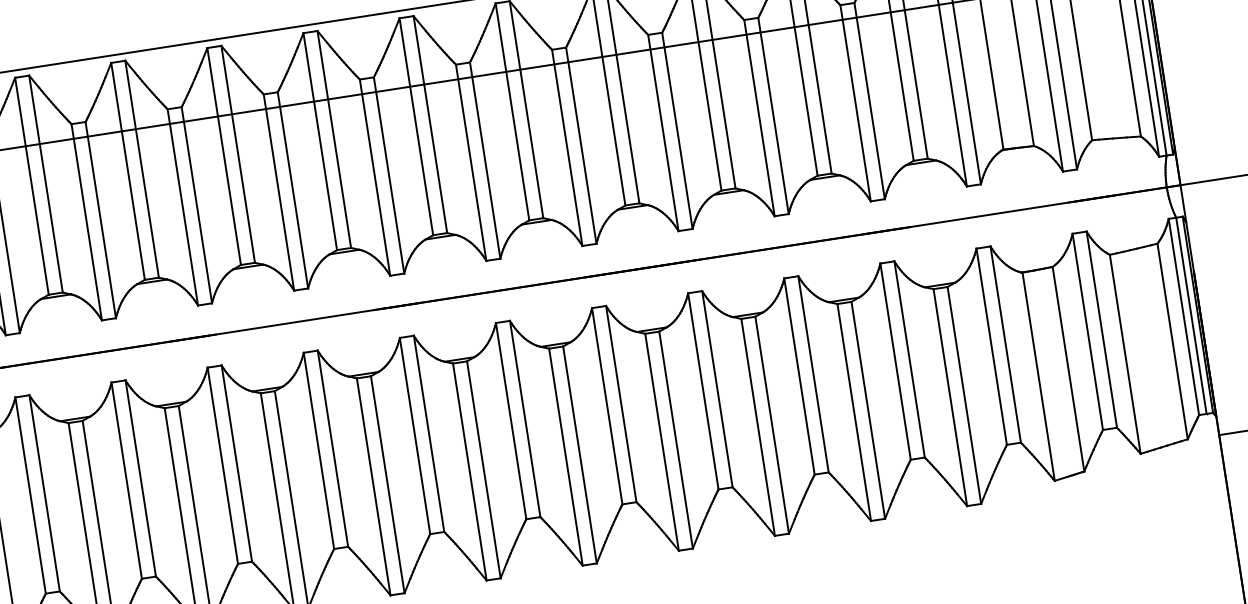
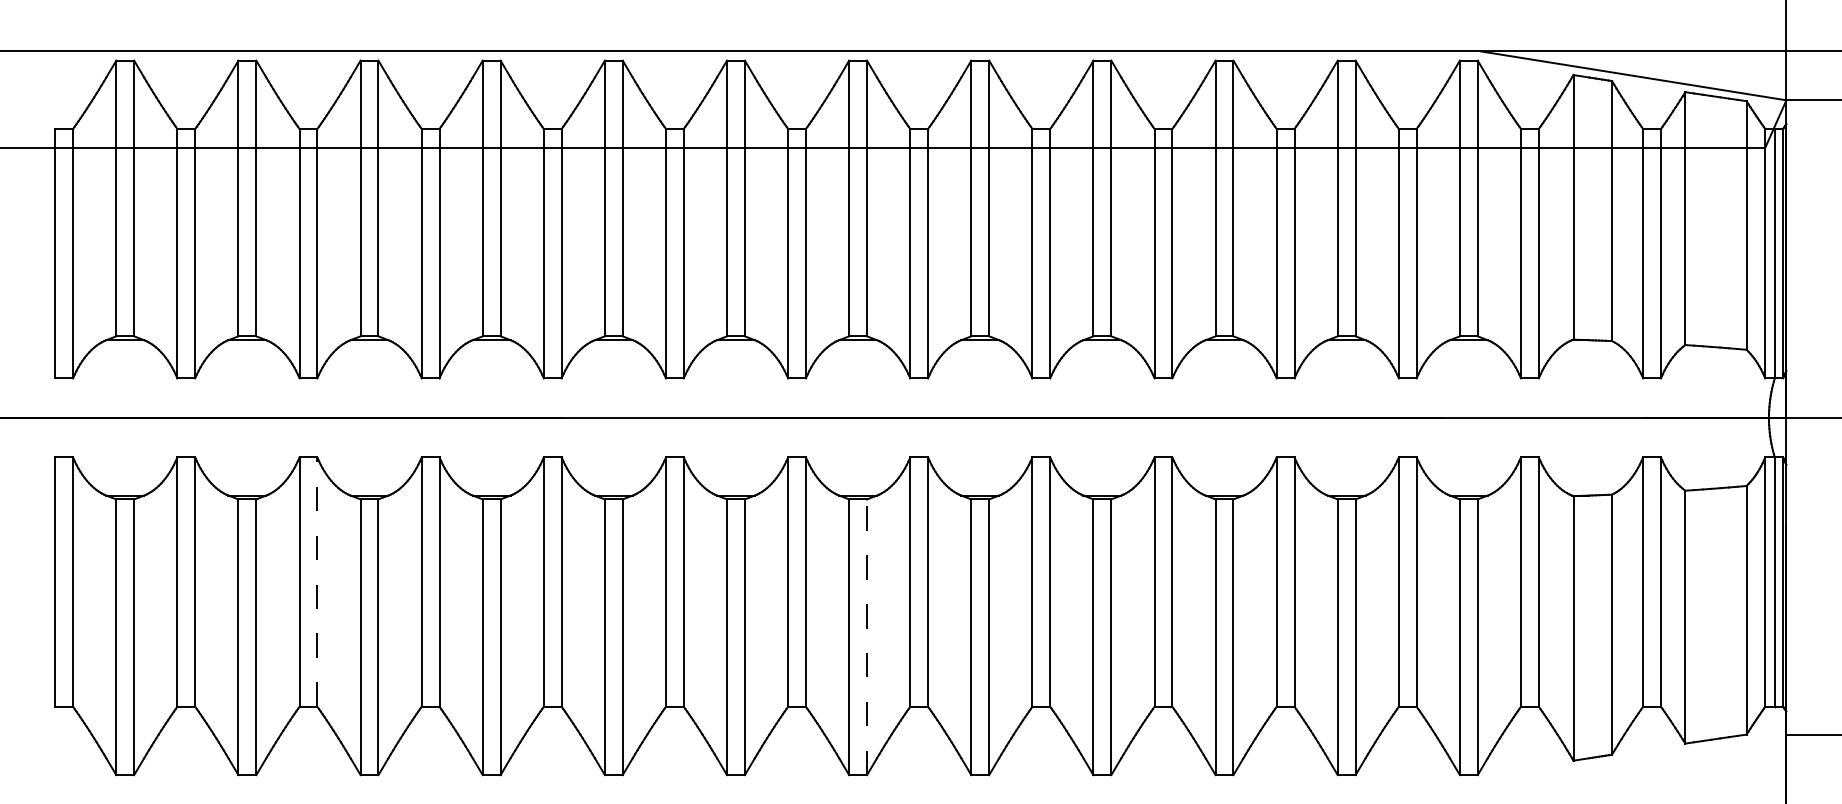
line: (484, 469) -> (867, 637), solid -> dashed
line: (44, 493) -> (317, 582), solid -> dashed

